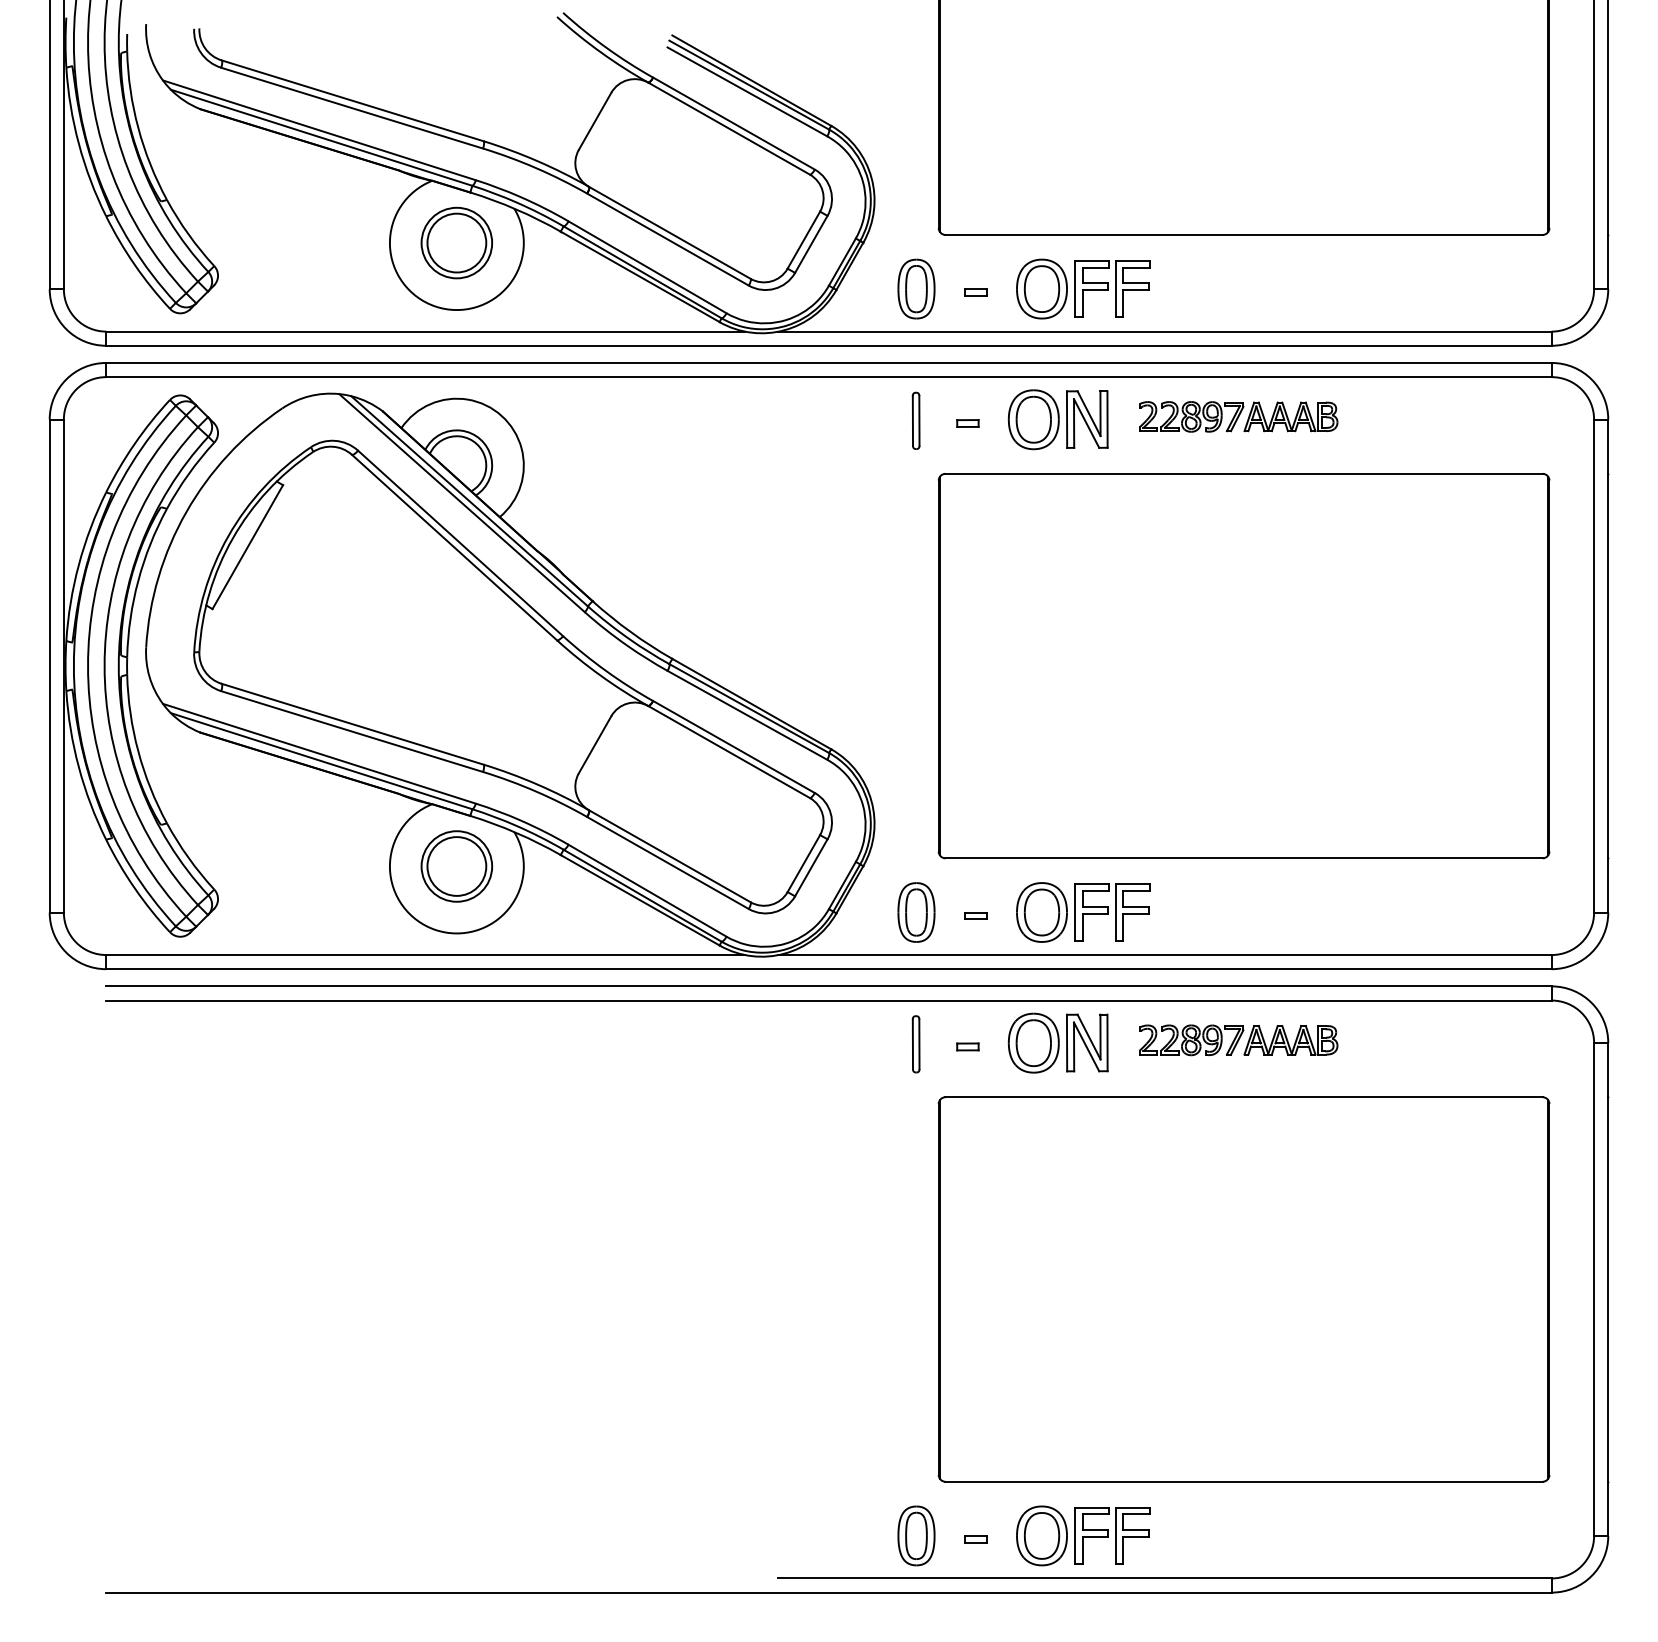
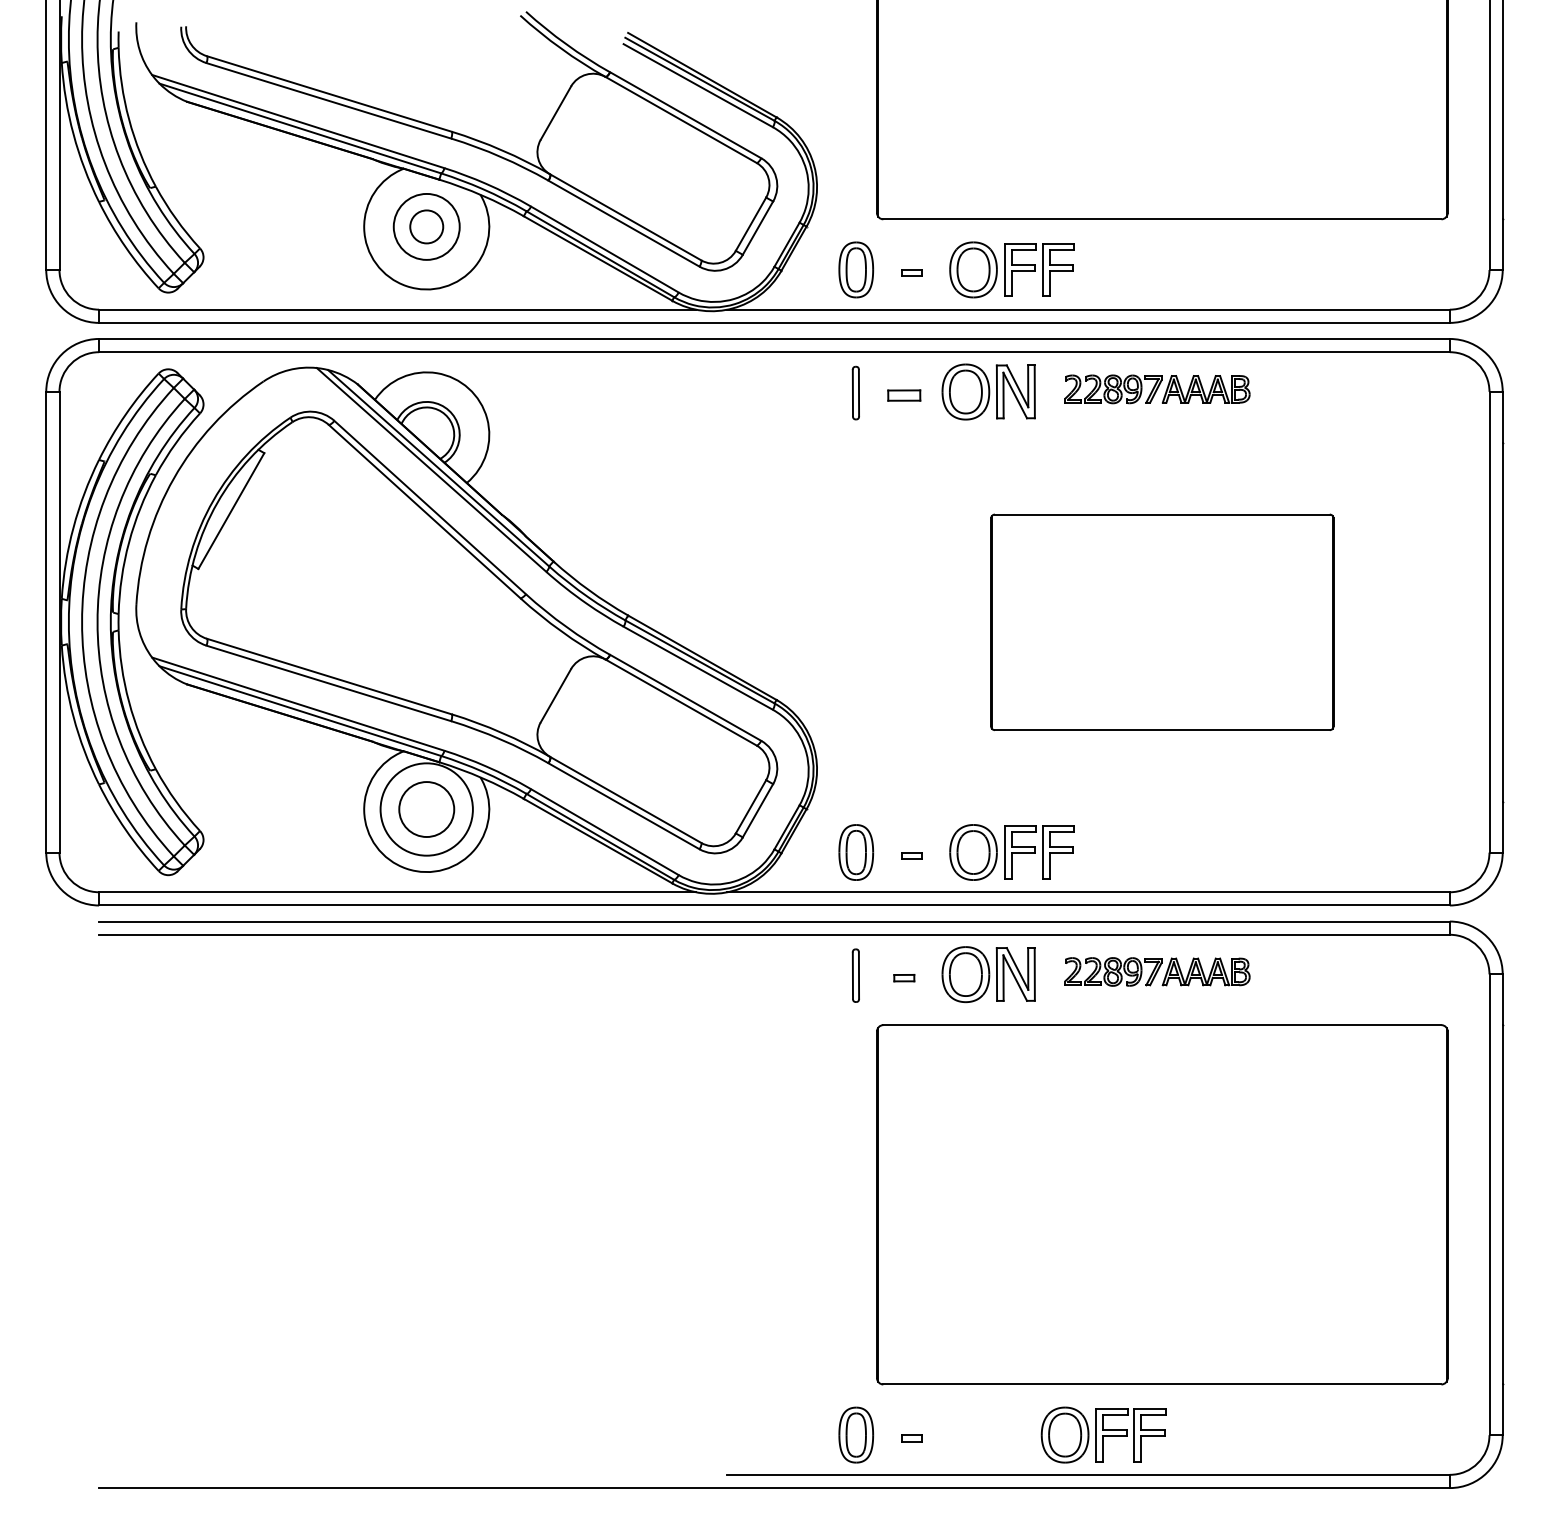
circle: (456, 242) -> (426, 226), size x0.6
part: (967, 423) -> (903, 395), size x1.6
part: (1243, 666) -> (1161, 622), size x0.6
circle: (456, 866) -> (426, 809), size x1.4
part: (1083, 1535) -> (1103, 1434), moved

